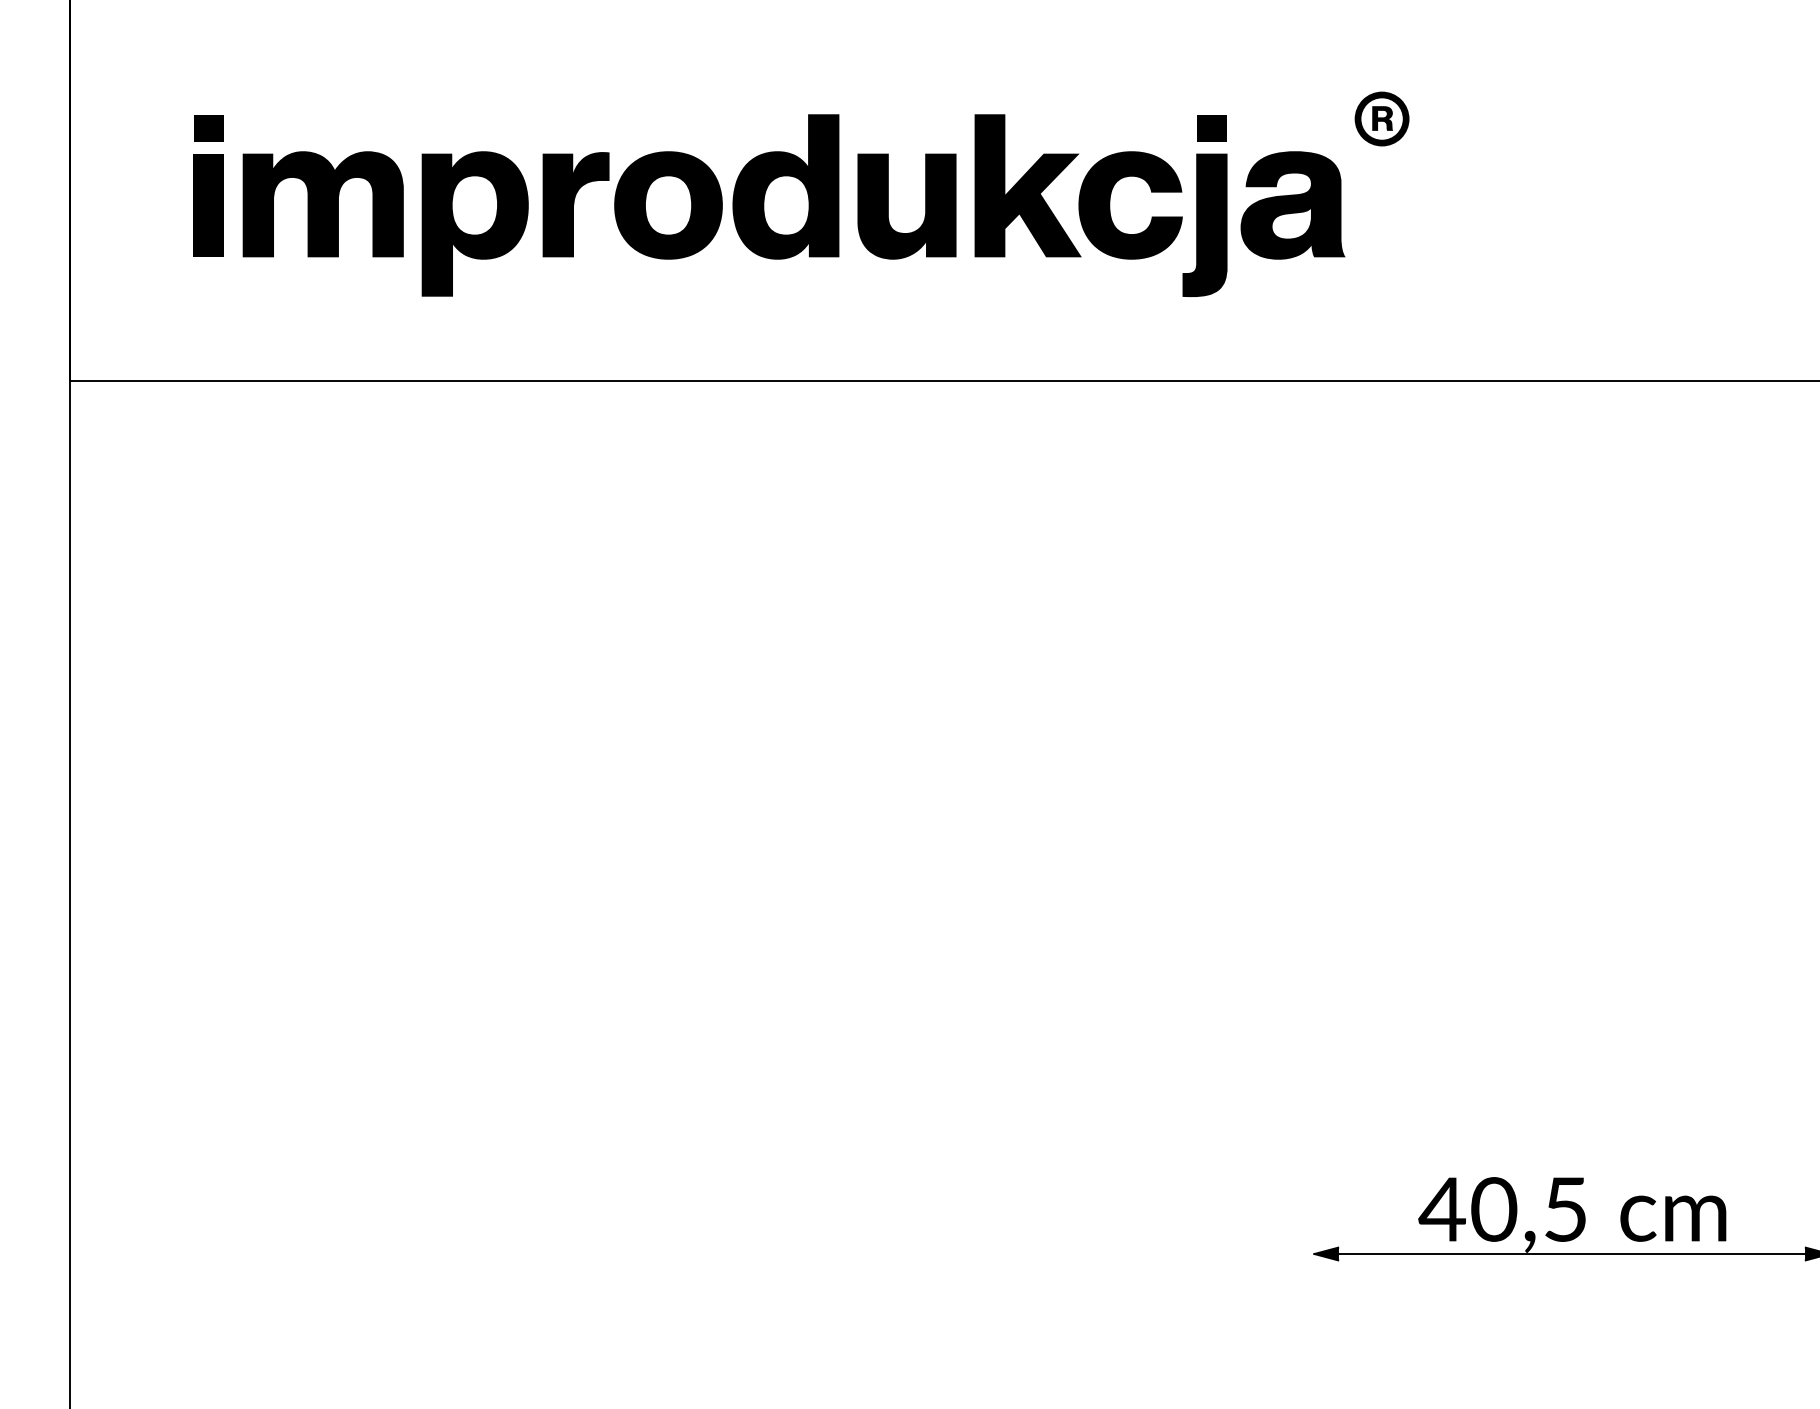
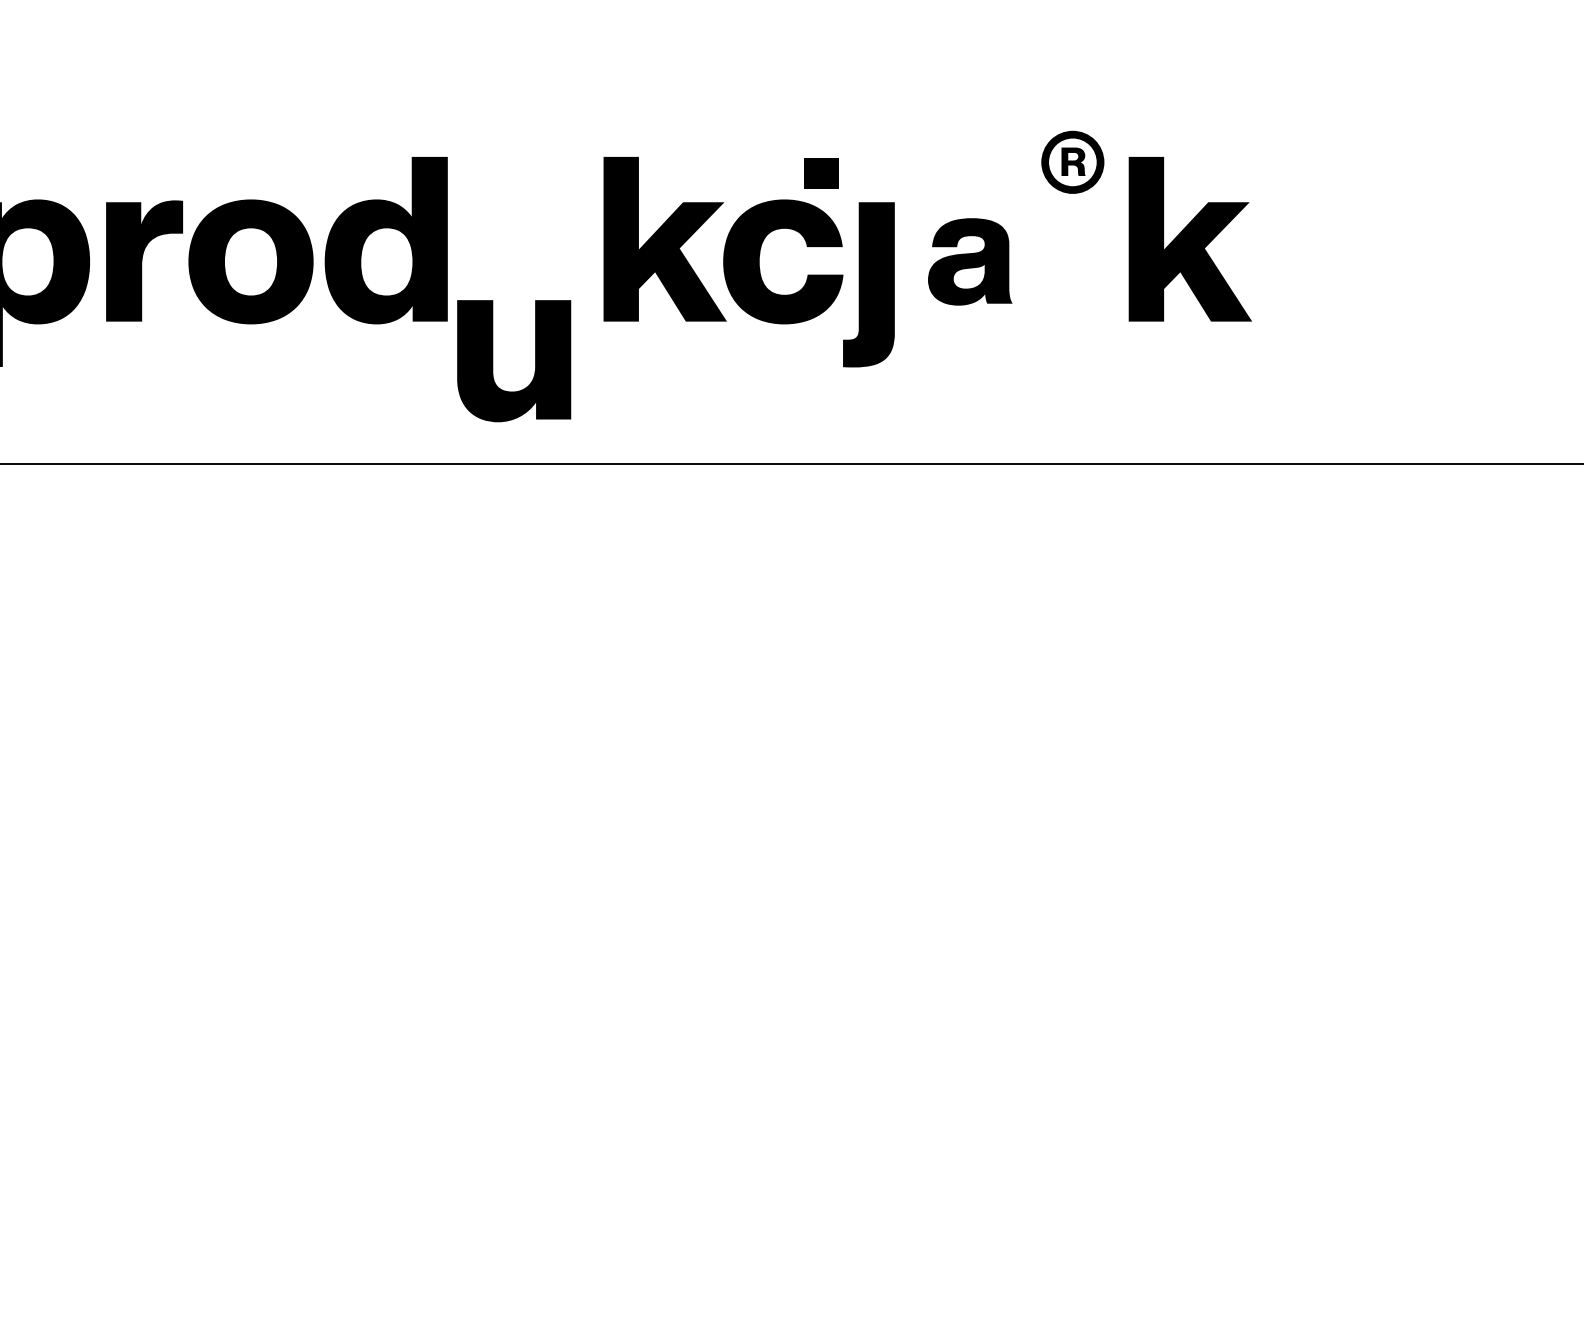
part: (1211, 128) -> (821, 173), moved
part: (1483, 185) -> (1189, 238), added
part: (1292, 205) -> (969, 261), size x0.7
part: (888, 206) -> (492, 360), moved

